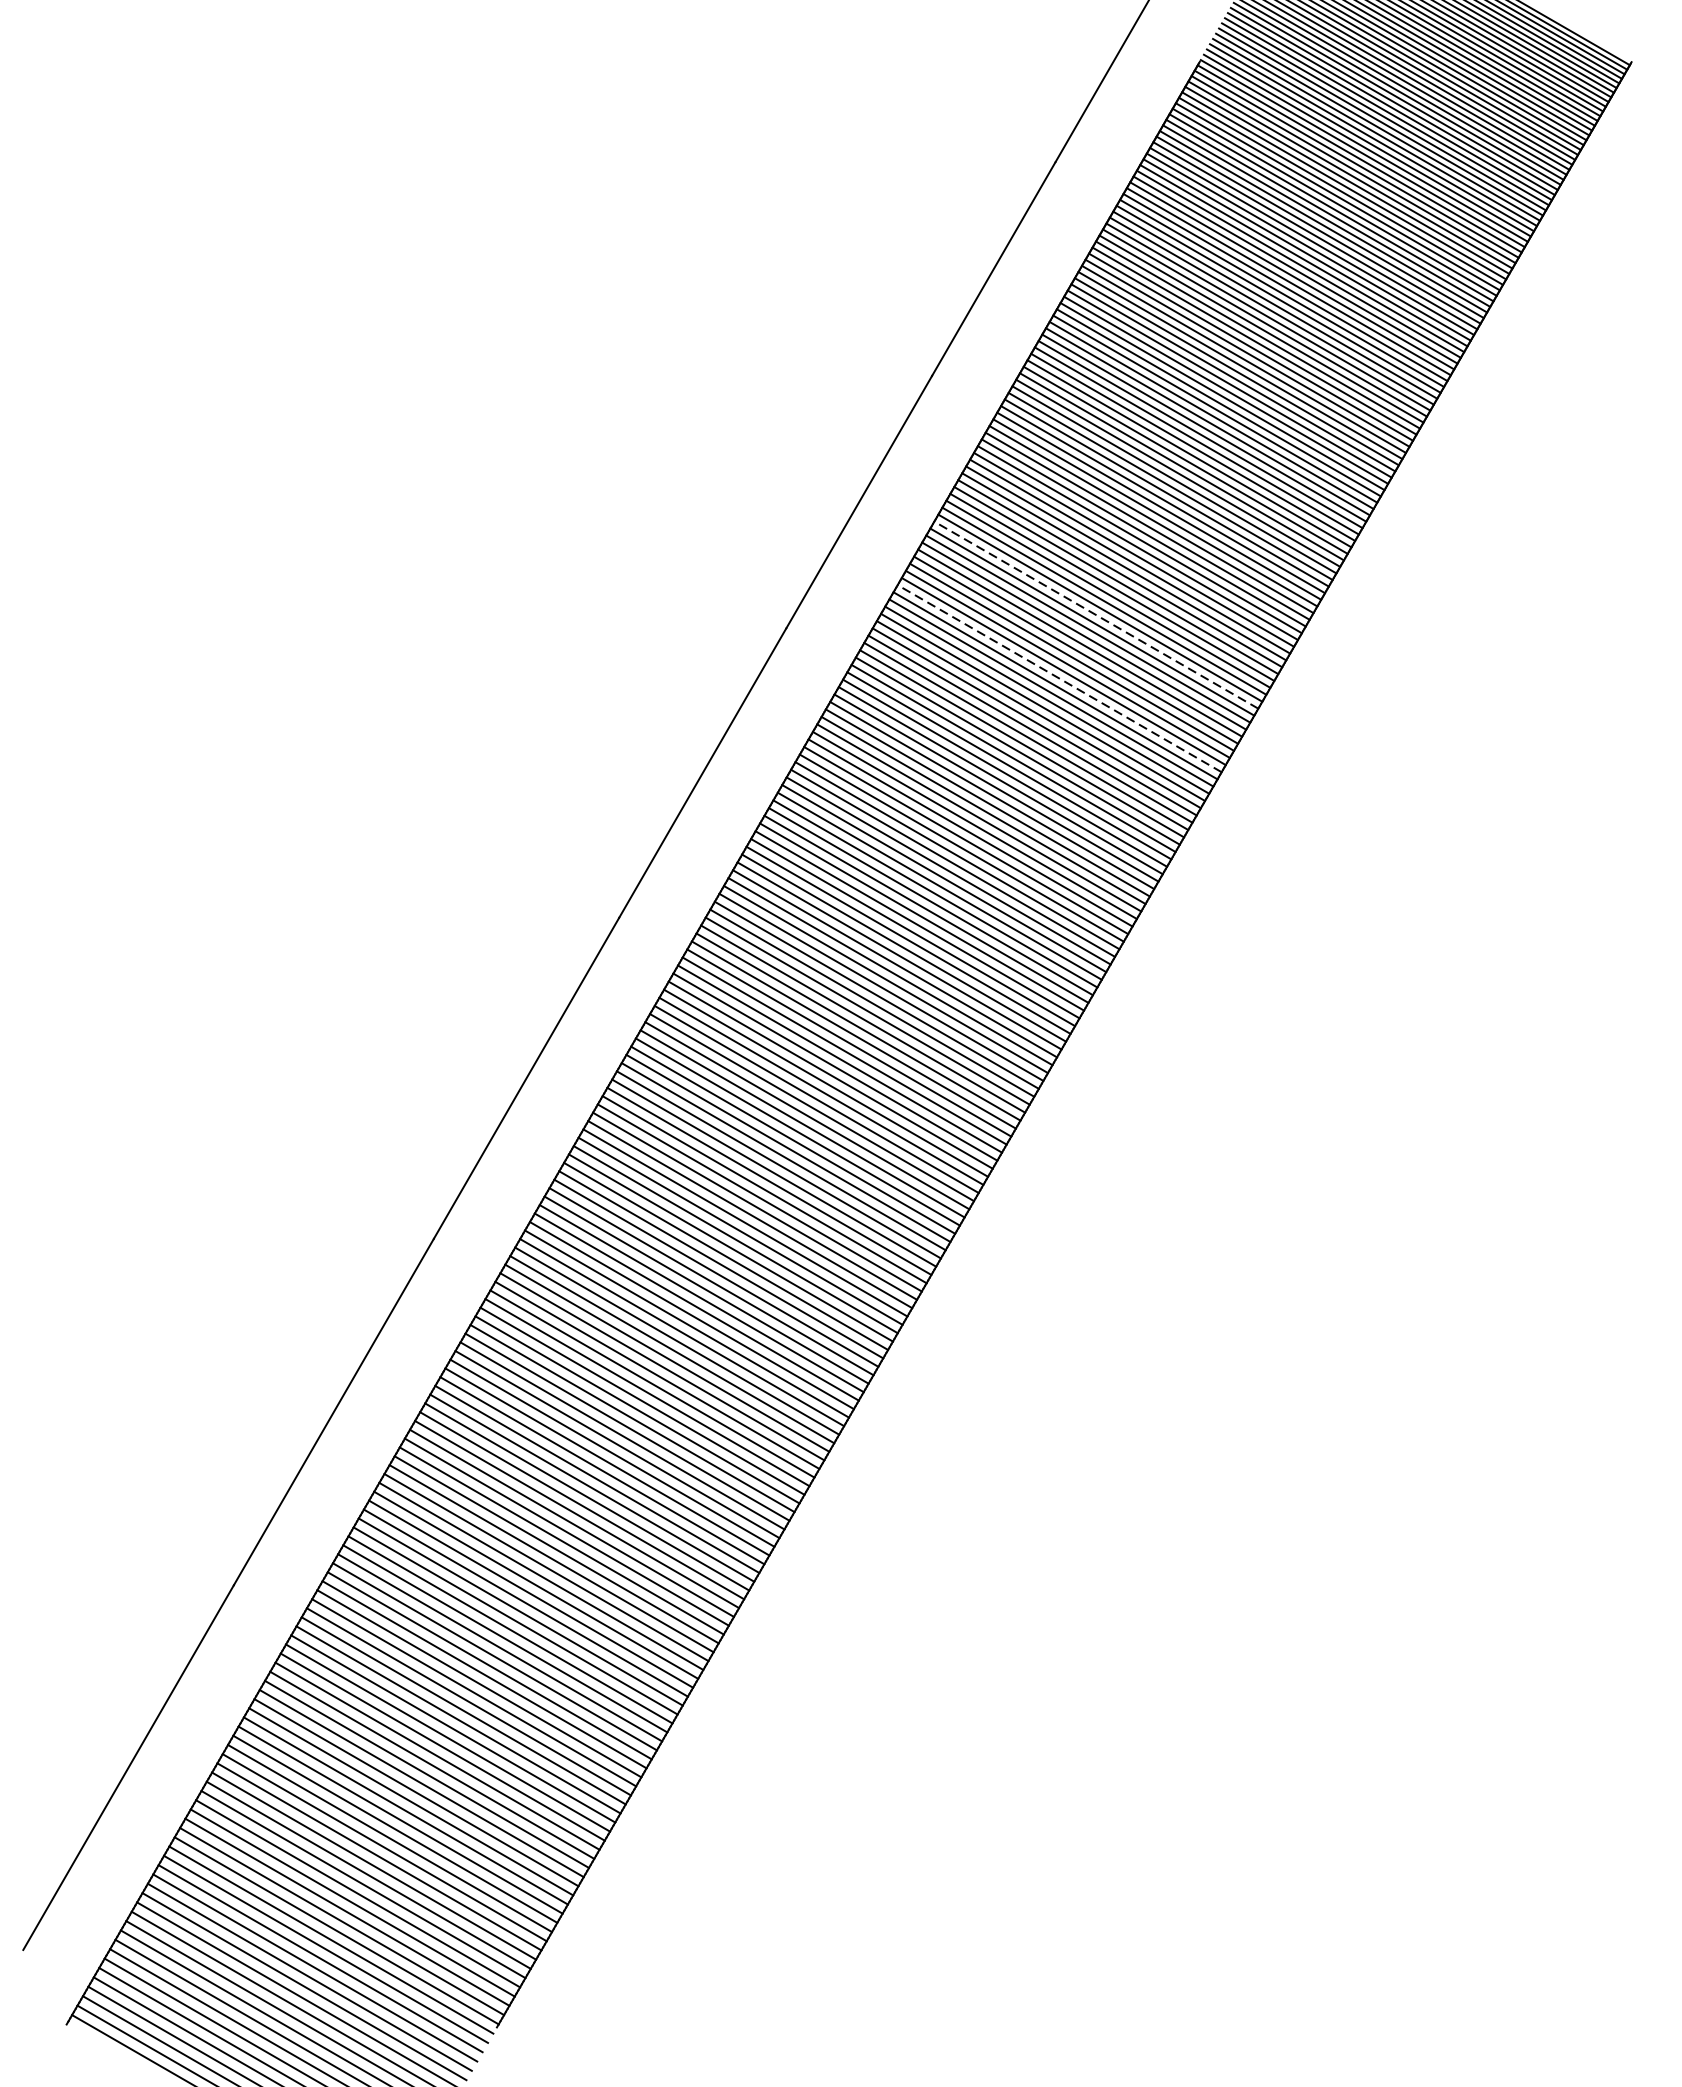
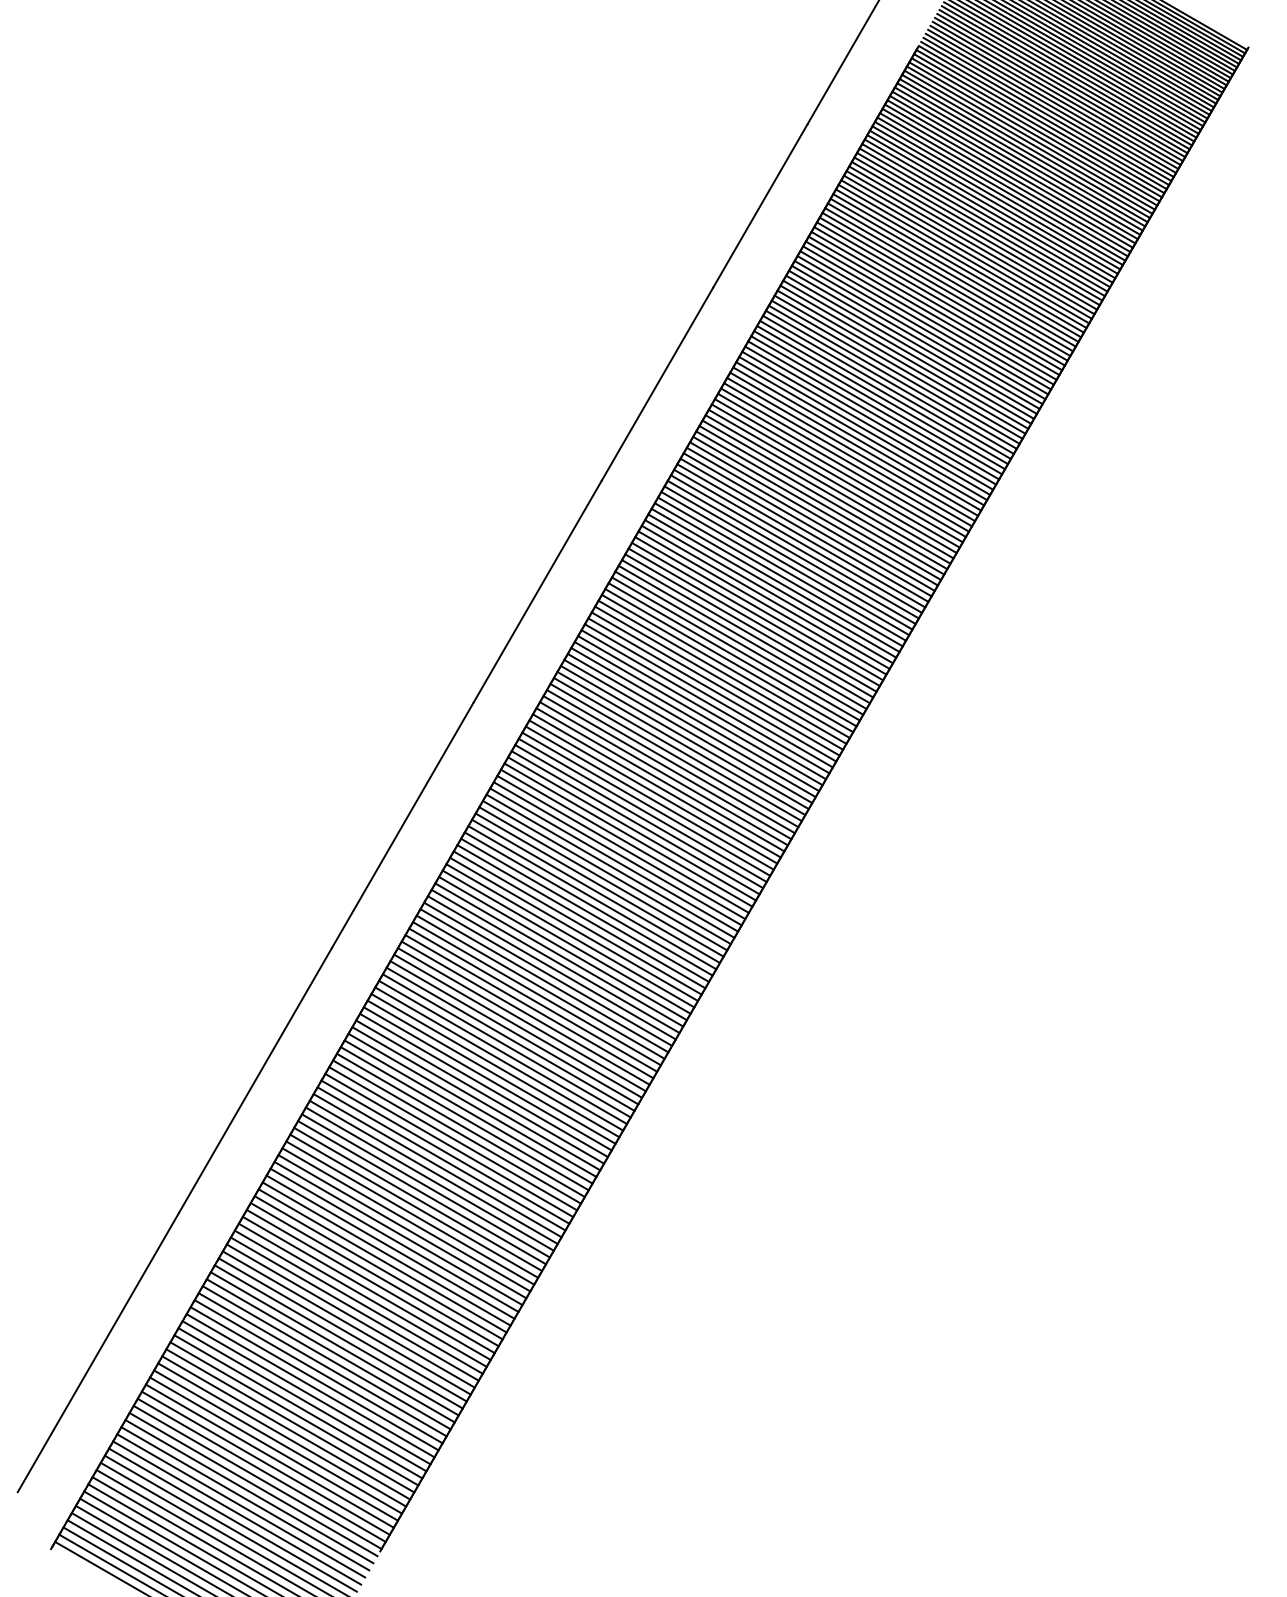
line: (1095, 614) -> (838, 470), dashed -> solid
line: (1059, 678) -> (810, 519), dashed -> solid

